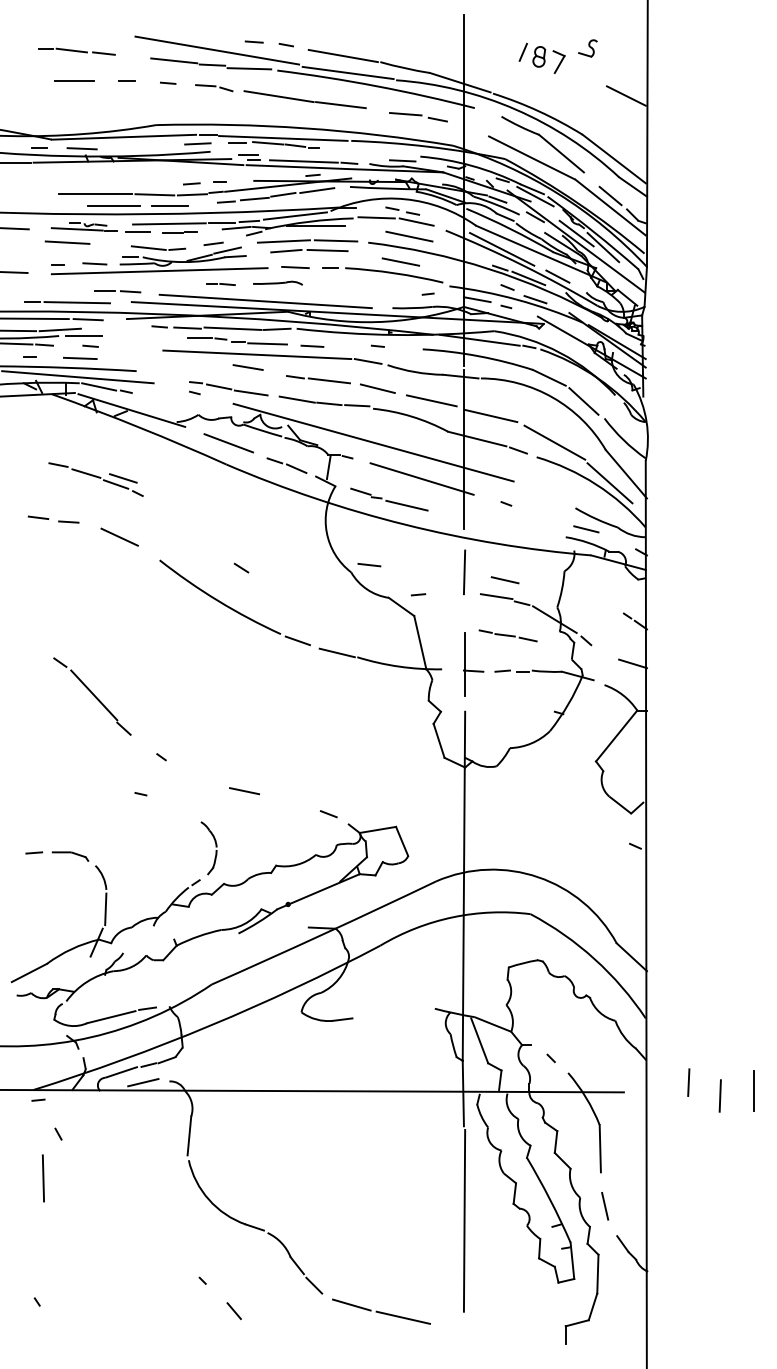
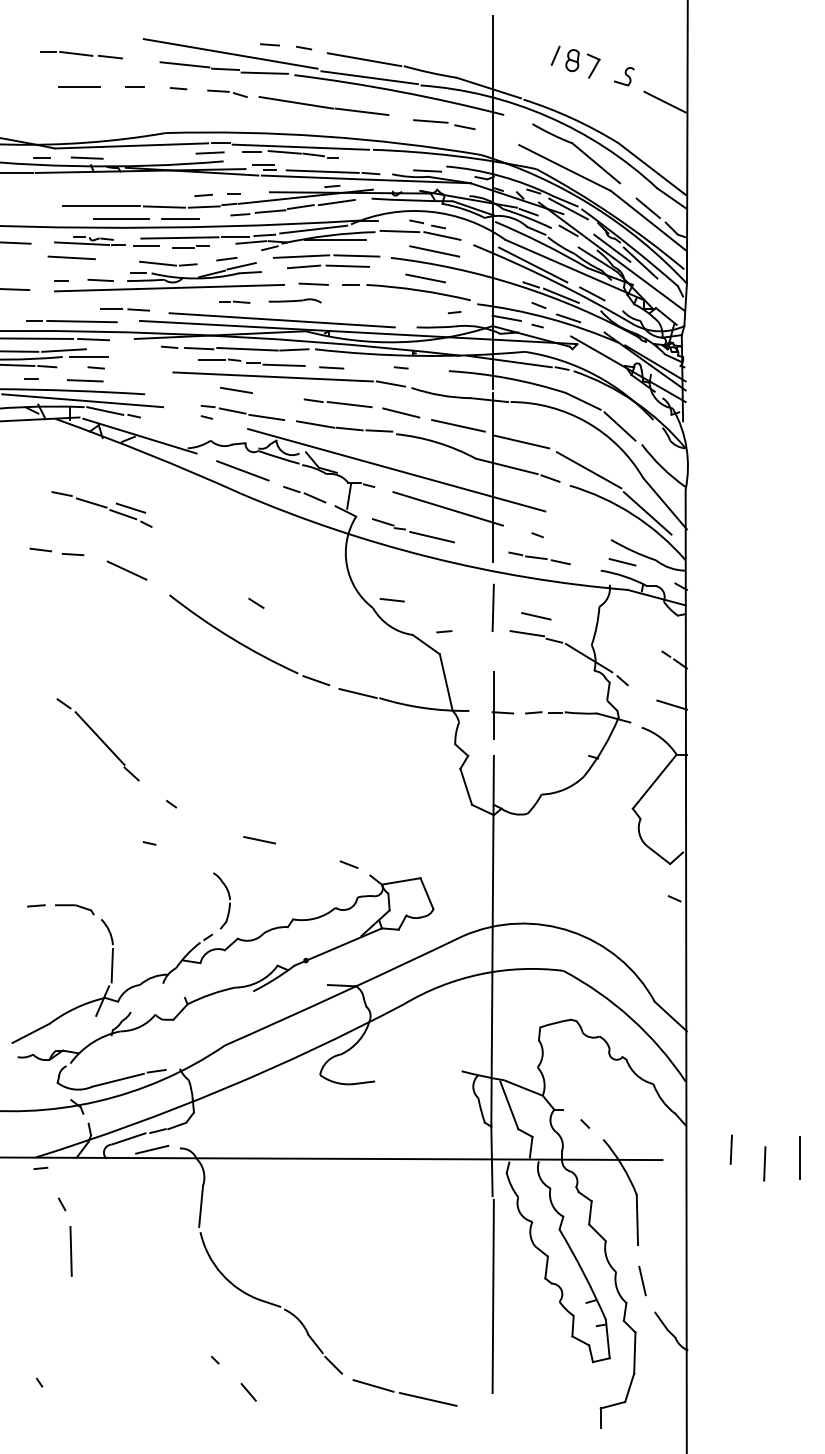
part: (588, 48) -> (624, 76), moved
line: (248, 366) -> (236, 389), moved
part: (508, 635) -> (539, 558), moved
line: (42, 1178) -> (70, 1251), moved

